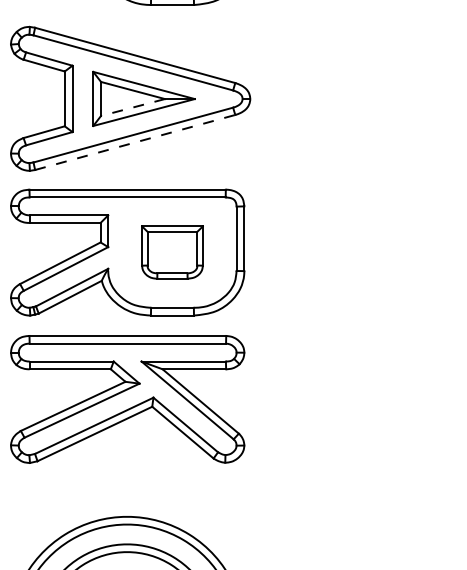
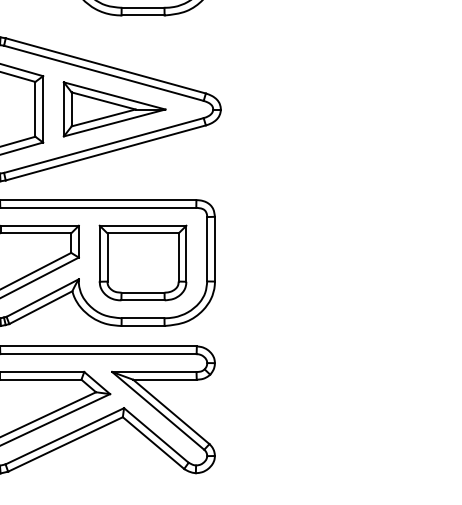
line: (132, 107) -> (103, 117), dashed -> solid
line: (135, 142) -> (106, 152), dashed -> solid
part: (172, 252) -> (143, 262), size x1.43

